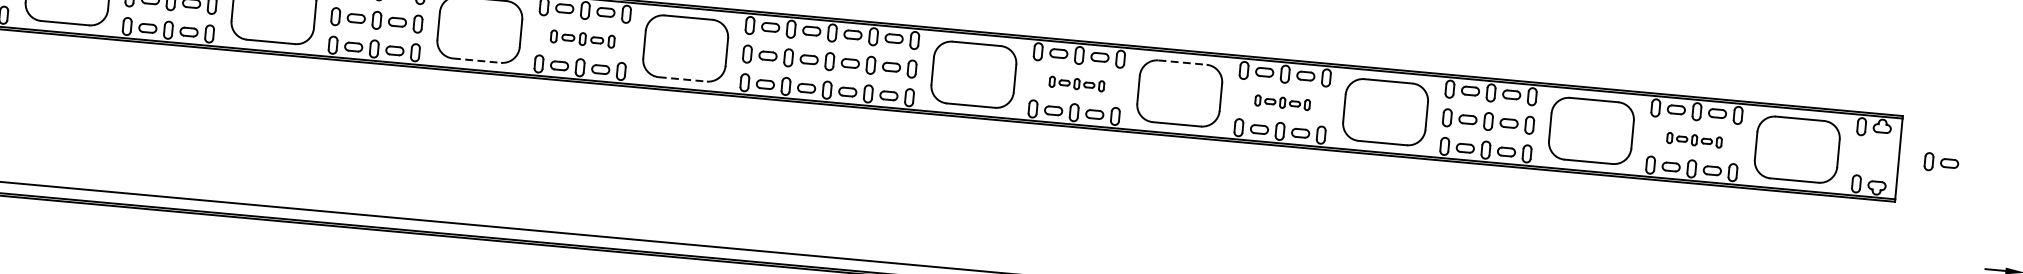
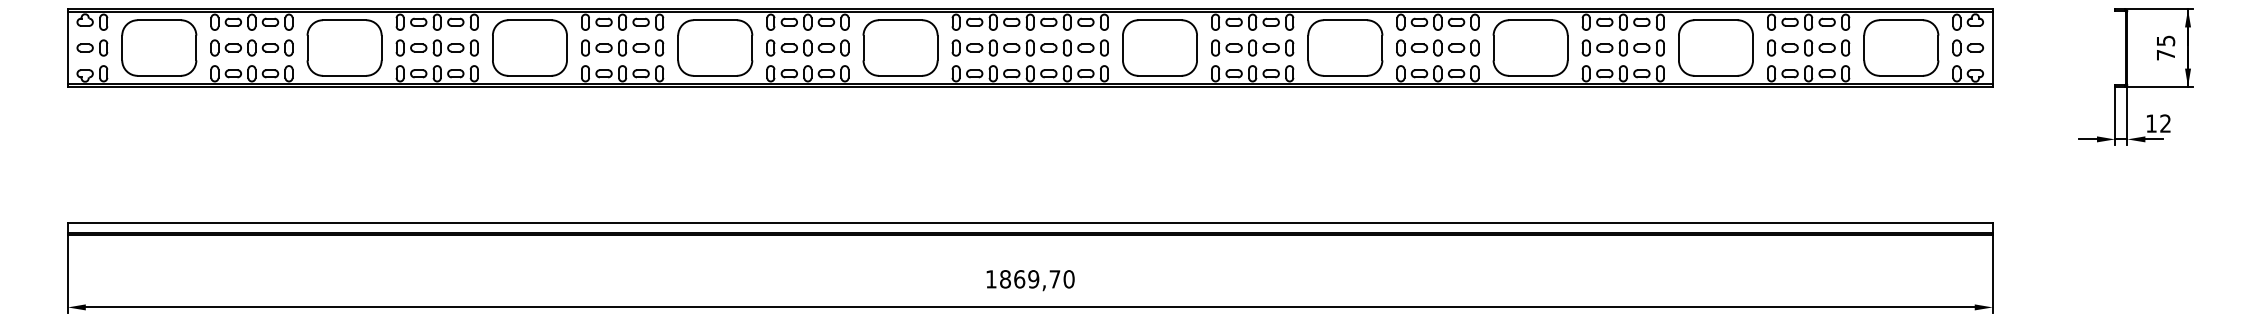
part: (582, 38) -> (807, 47), size x1.43
line: (477, 60) -> (715, 75), dashed -> solid
line: (1182, 62) -> (1345, 20), dashed -> solid
line: (682, 79) -> (900, 75), dashed -> solid
part: (1076, 83) -> (1252, 47), size x1.67
part: (1282, 102) -> (1437, 47), size x1.67
part: (1694, 139) -> (1808, 47), size x1.67
part: (1940, 162) -> (1967, 47), moved

